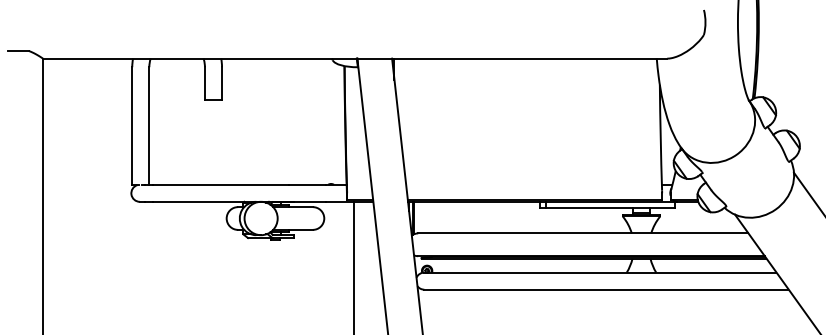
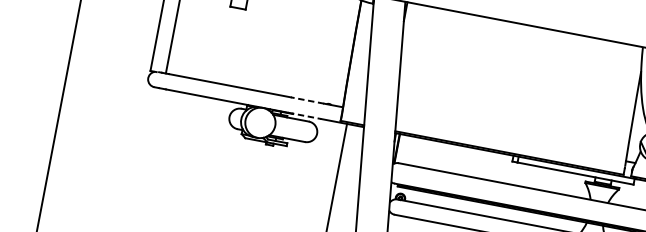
line: (307, 184) -> (307, 100), solid -> dashed
line: (307, 201) -> (304, 115), solid -> dashed

